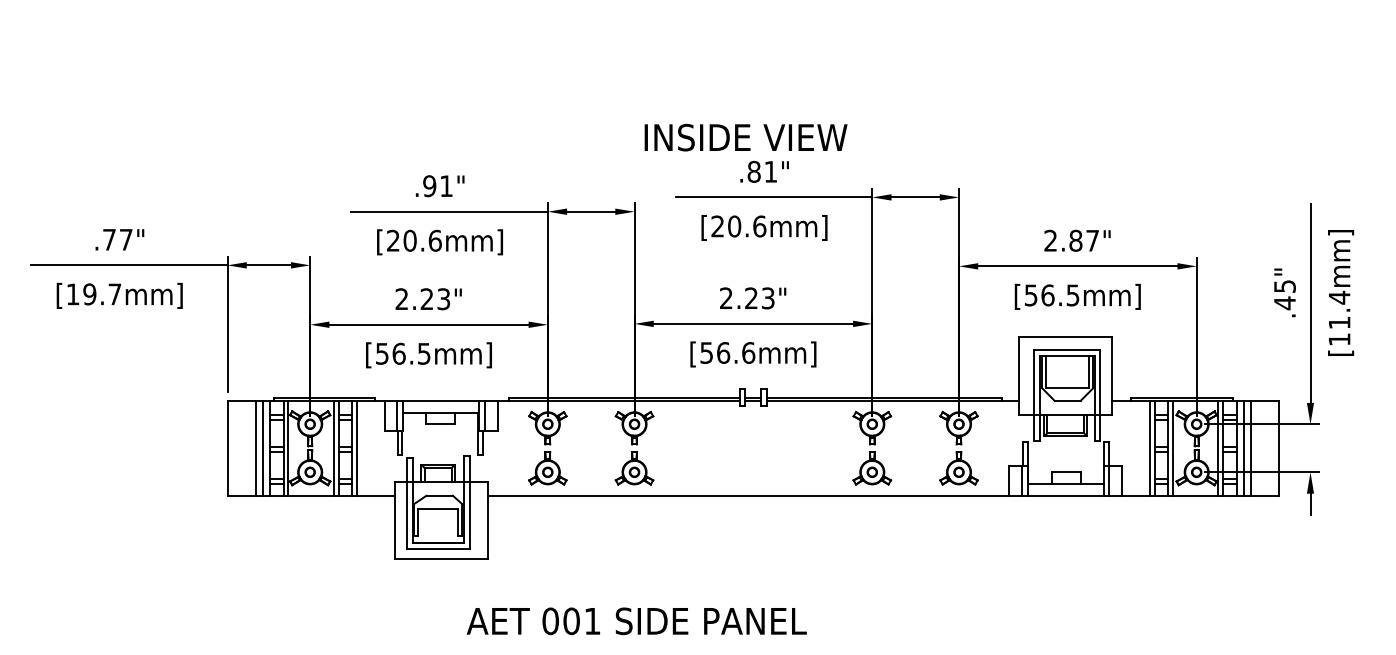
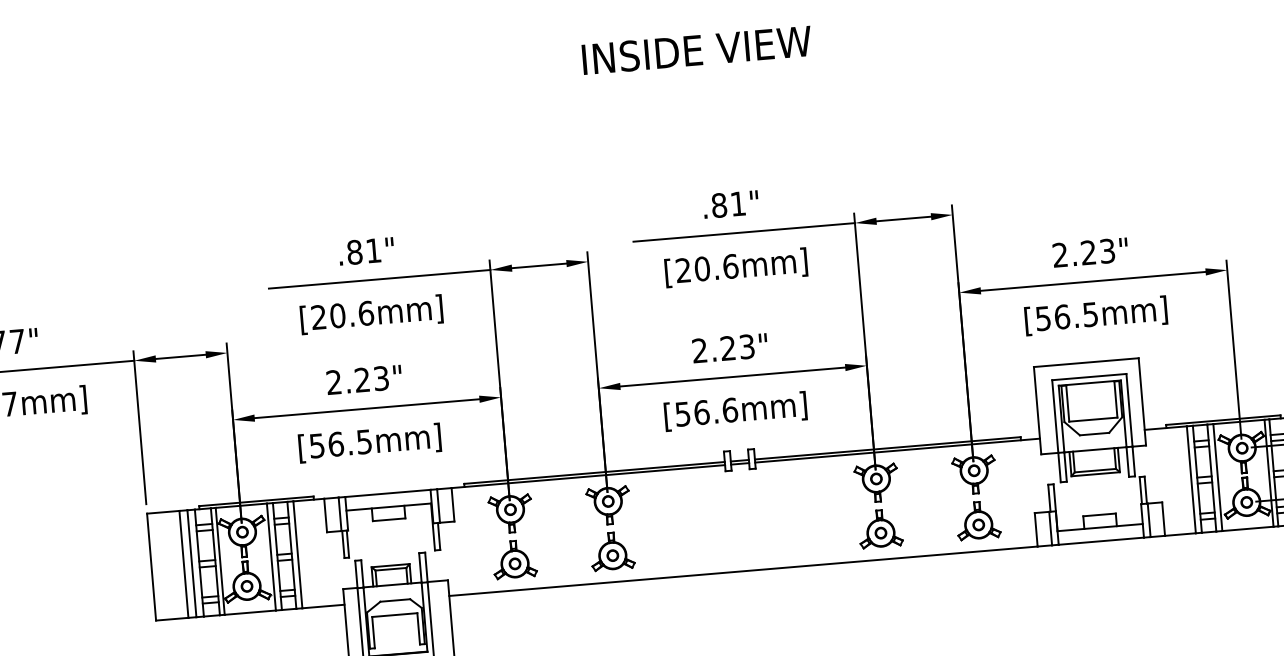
text: (745, 137) -> (696, 50), moved
text: (429, 186) -> (354, 252), .91" -> .81"
text: (1083, 240) -> (1097, 251), 2.87" -> 2.23"

